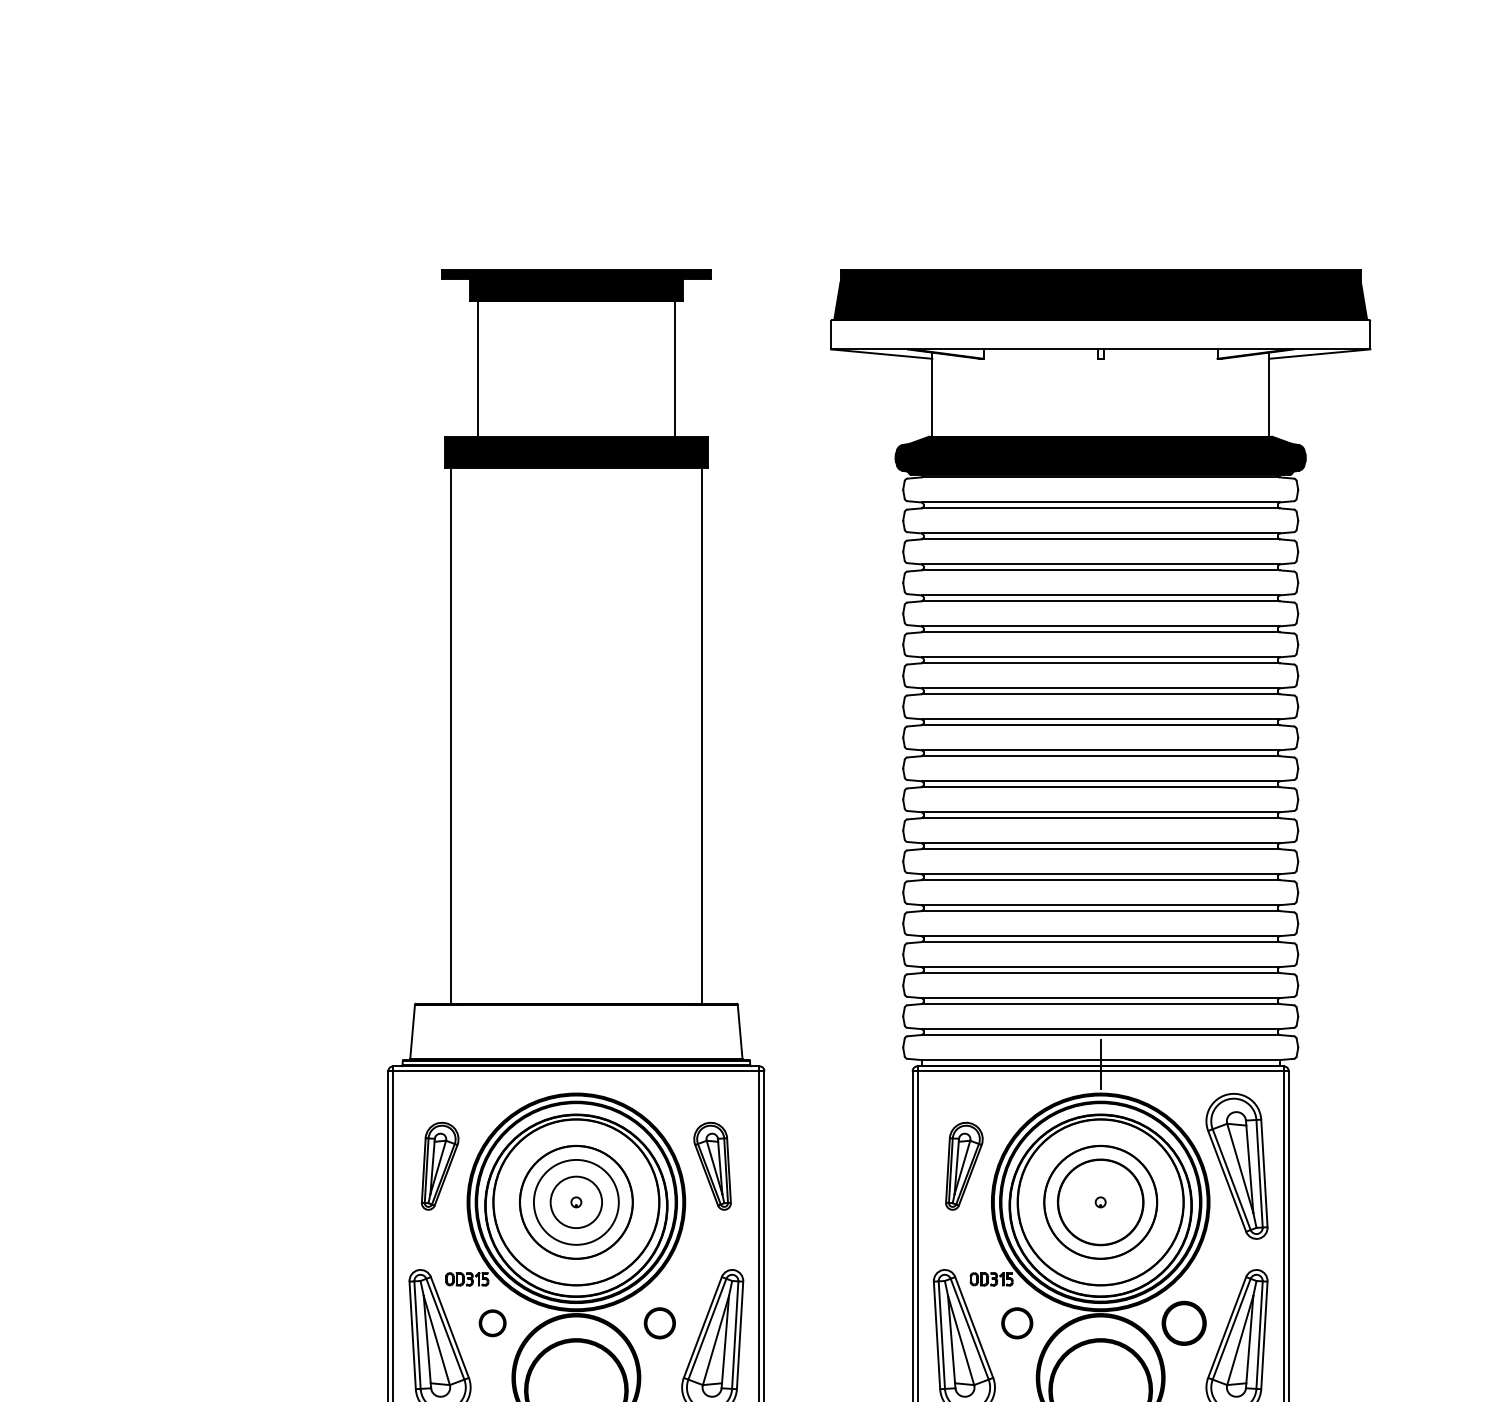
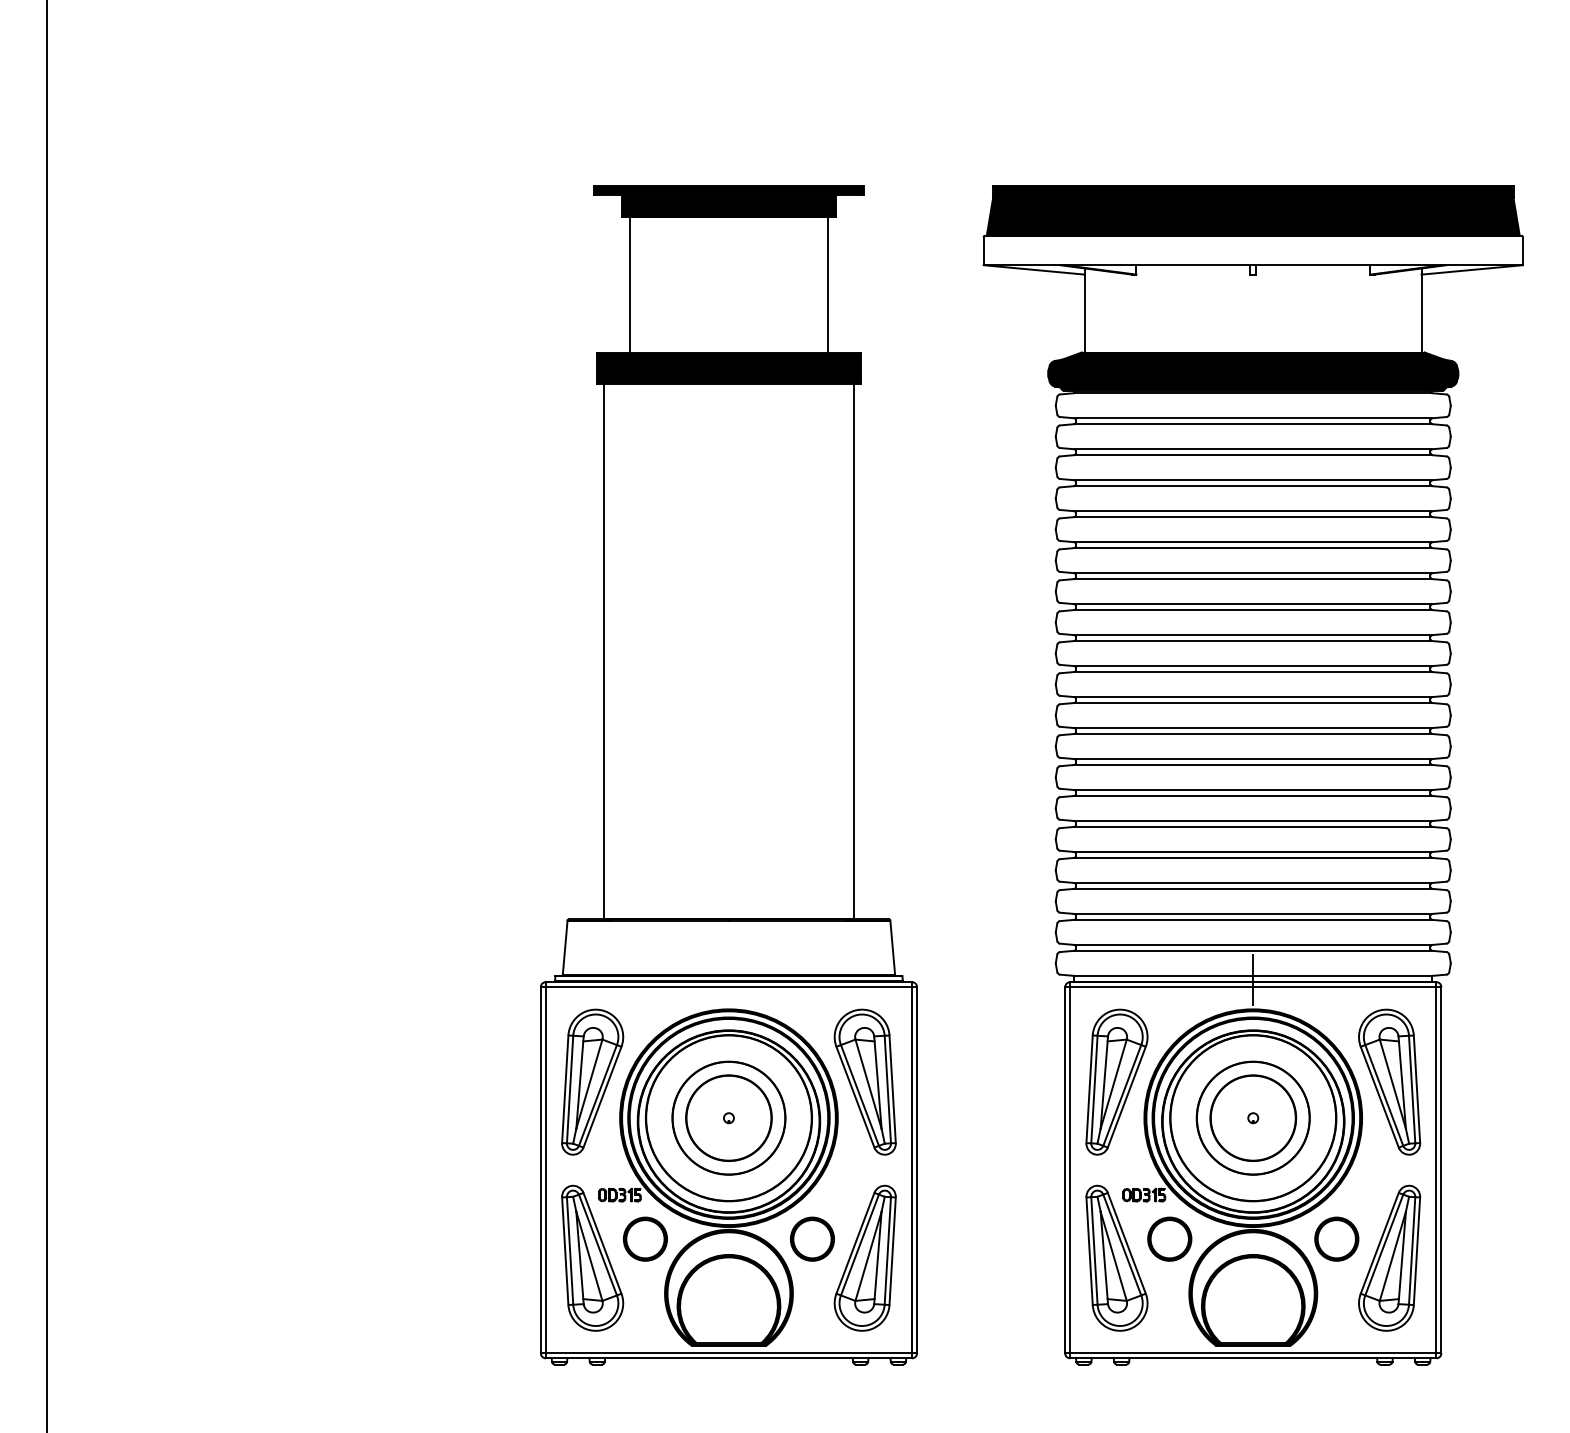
part: (439, 1165) -> (592, 1081), size x1.67
part: (711, 1165) -> (864, 1081), size x1.67
part: (963, 1165) -> (1116, 1081), size x1.67
circle: (575, 1202) -> (728, 1118), size x1.67
part: (491, 1322) -> (644, 1238), size x1.67
part: (659, 1322) -> (812, 1238), size x1.43
part: (1016, 1322) -> (1169, 1238), size x1.43

